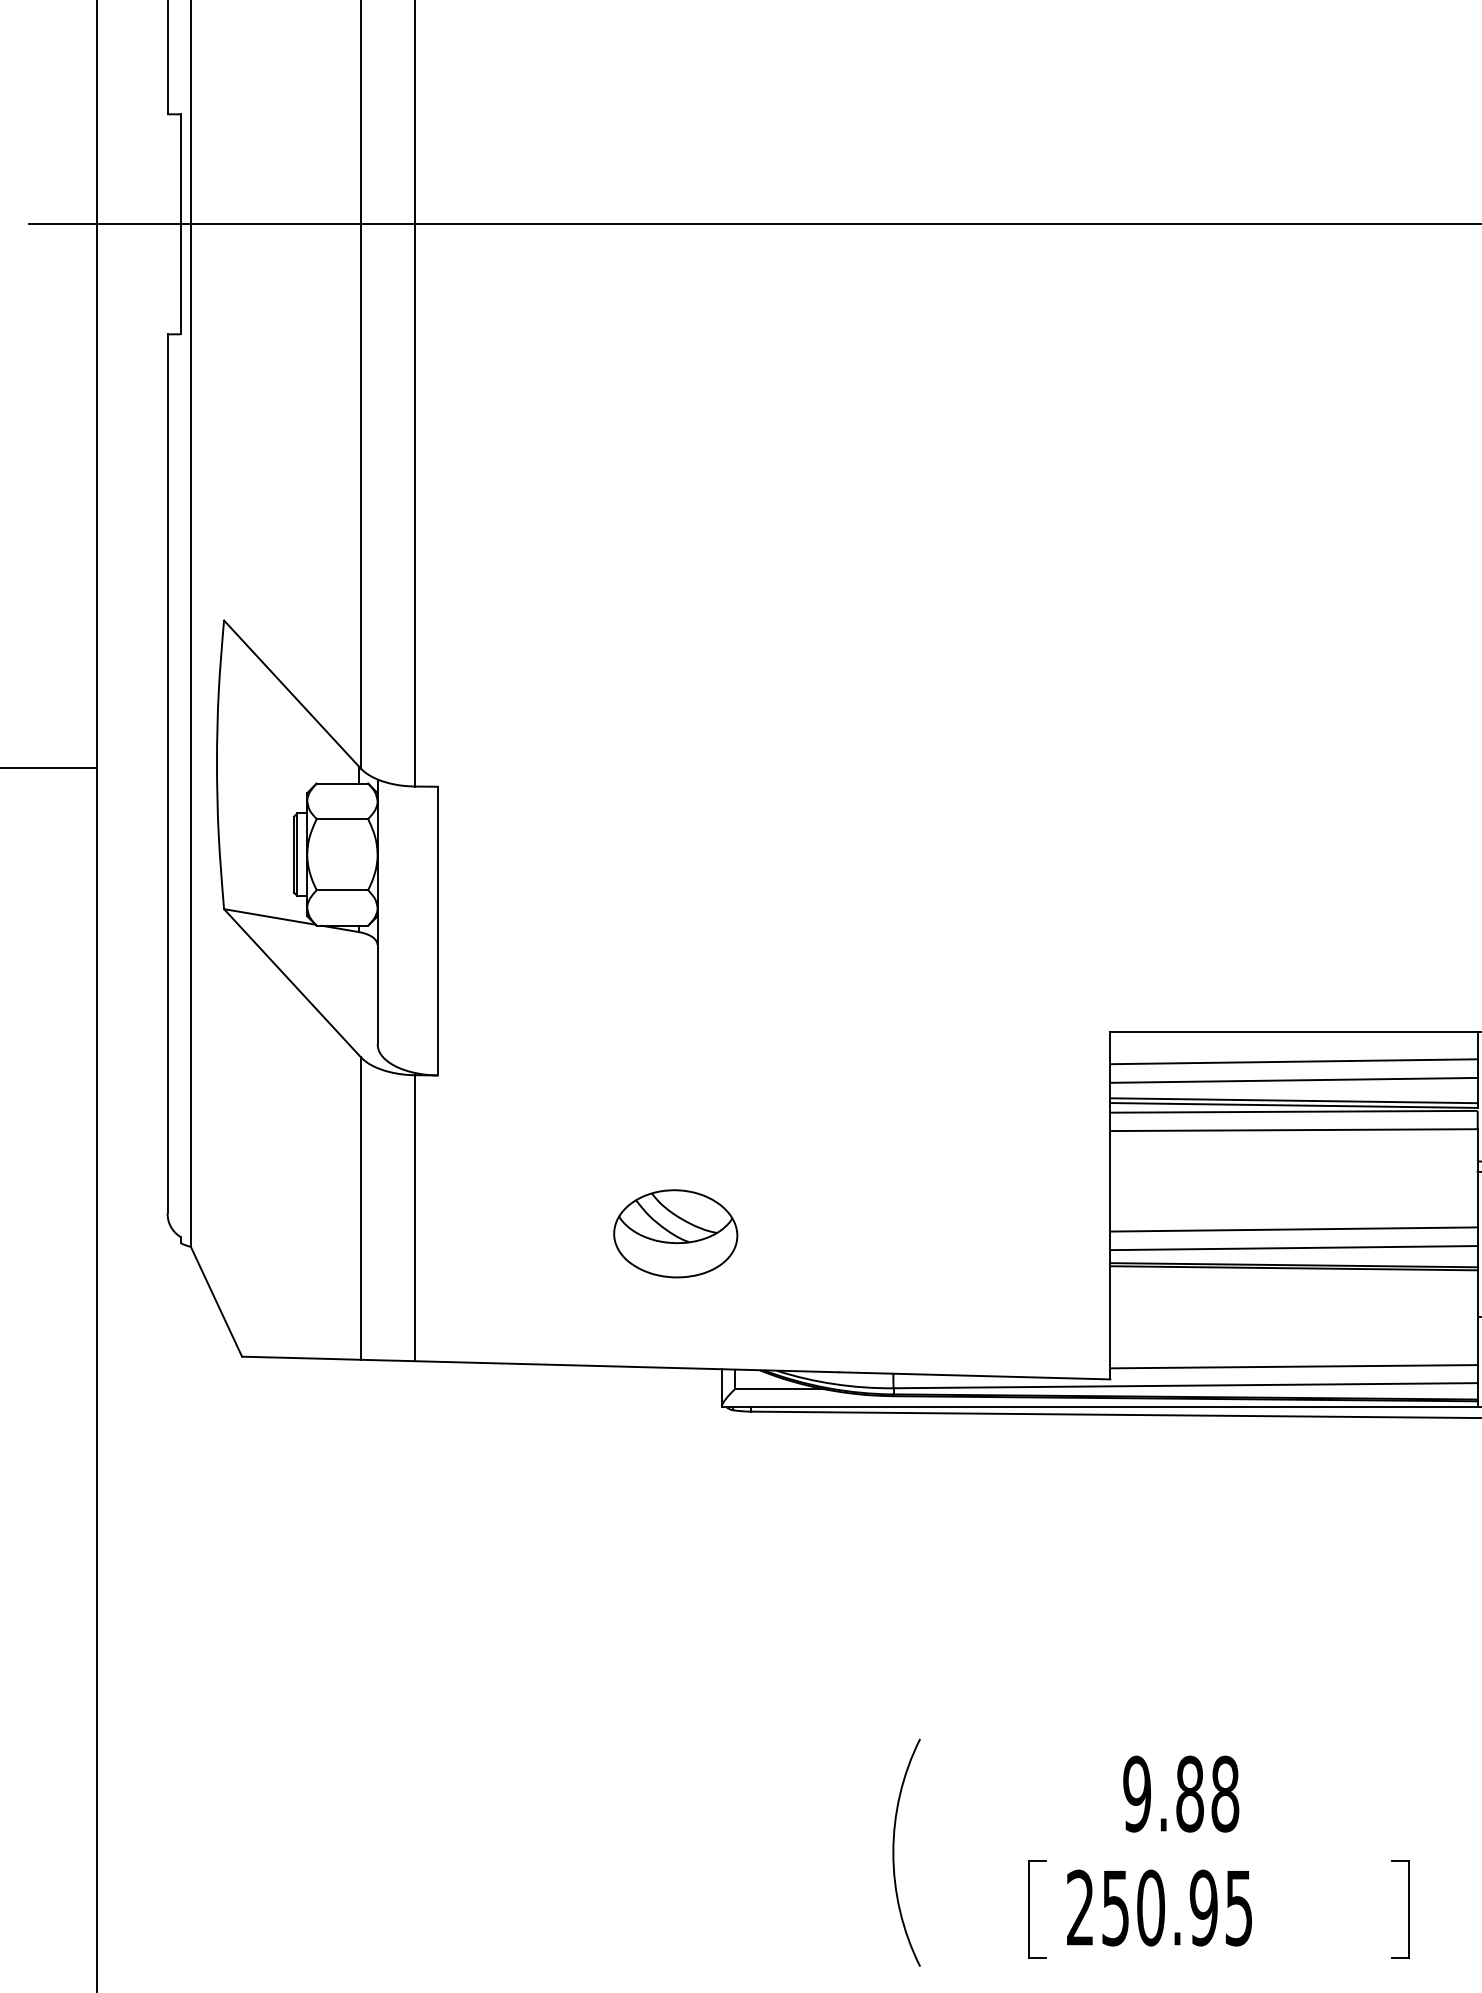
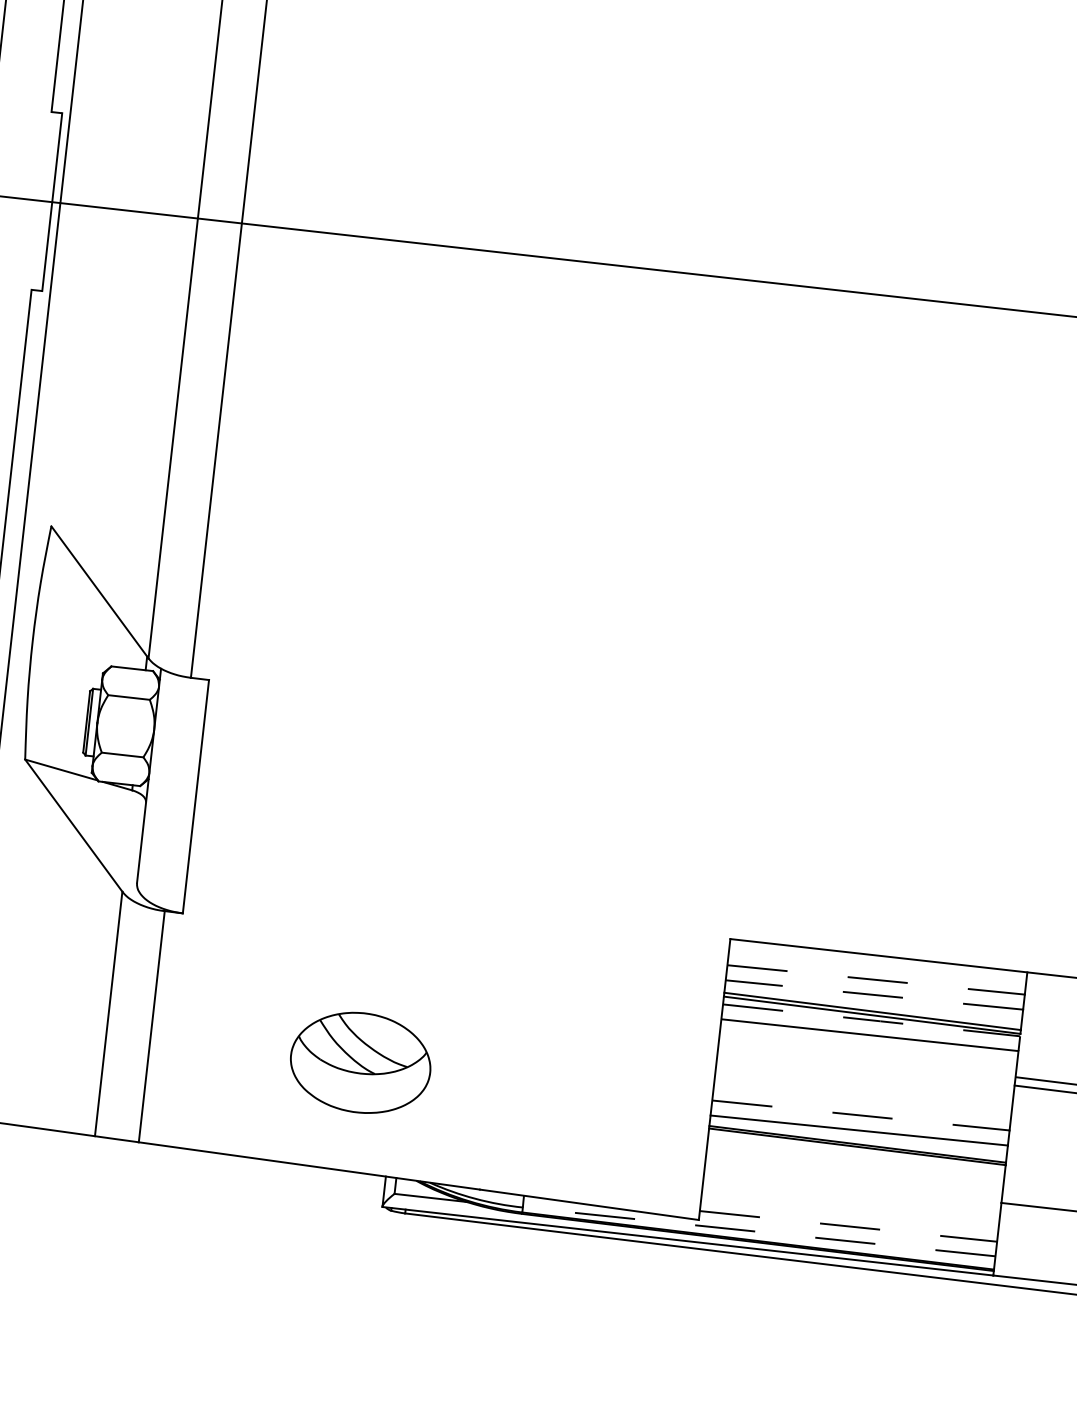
line: (1294, 1061) -> (876, 979), solid -> dashed
line: (1294, 1080) -> (874, 995), solid -> dashed
line: (1294, 1111) -> (872, 1020), solid -> dashed
line: (1294, 1229) -> (861, 1115), solid -> dashed
part: (675, 1233) -> (360, 1062), size x1.4
line: (1294, 1366) -> (848, 1226), solid -> dashed
line: (1185, 1385) -> (759, 1231), solid -> dashed

